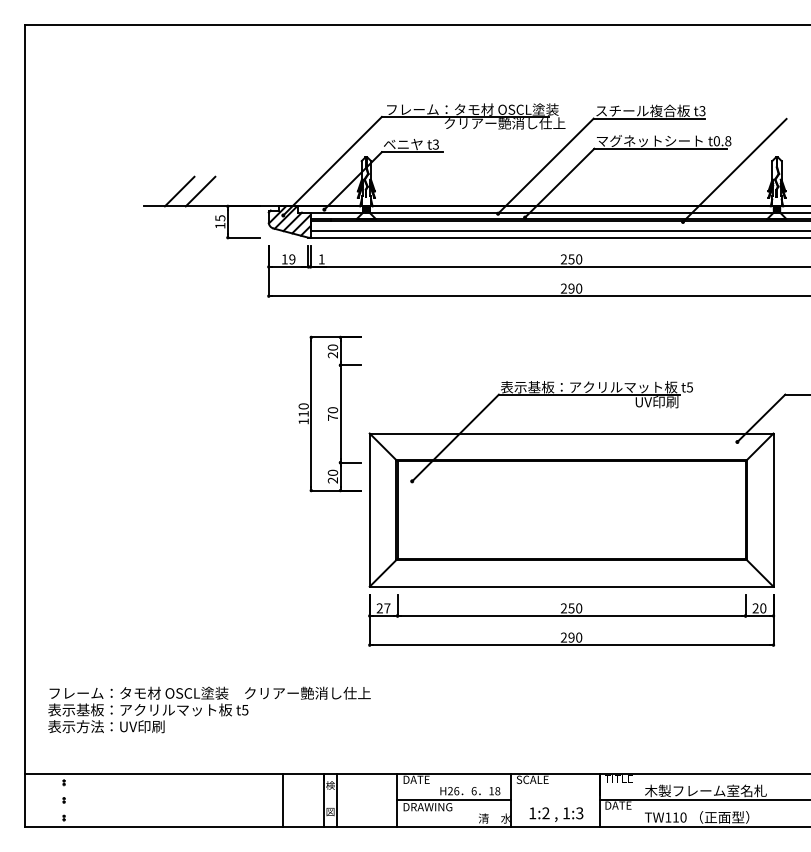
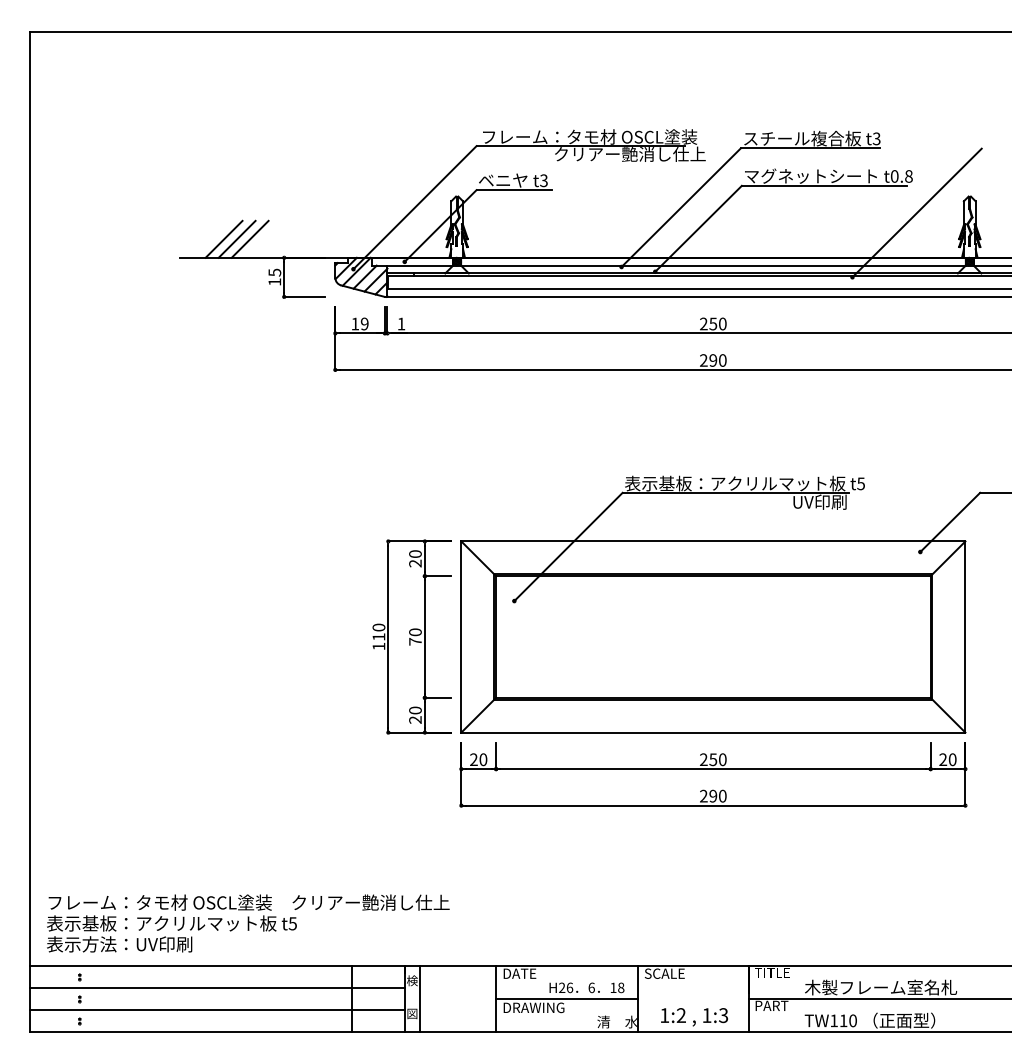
line: (189, 190) -> (236, 238), added
part: (329, 413) -> (411, 636), moved
text: (387, 608) -> (483, 759), 27 -> 20
text: (209, 709) -> (248, 923), moved
line: (174, 791) -> (217, 988), added
text: (618, 805) -> (772, 1005), DATE -> PART
line: (174, 809) -> (217, 1010), added

